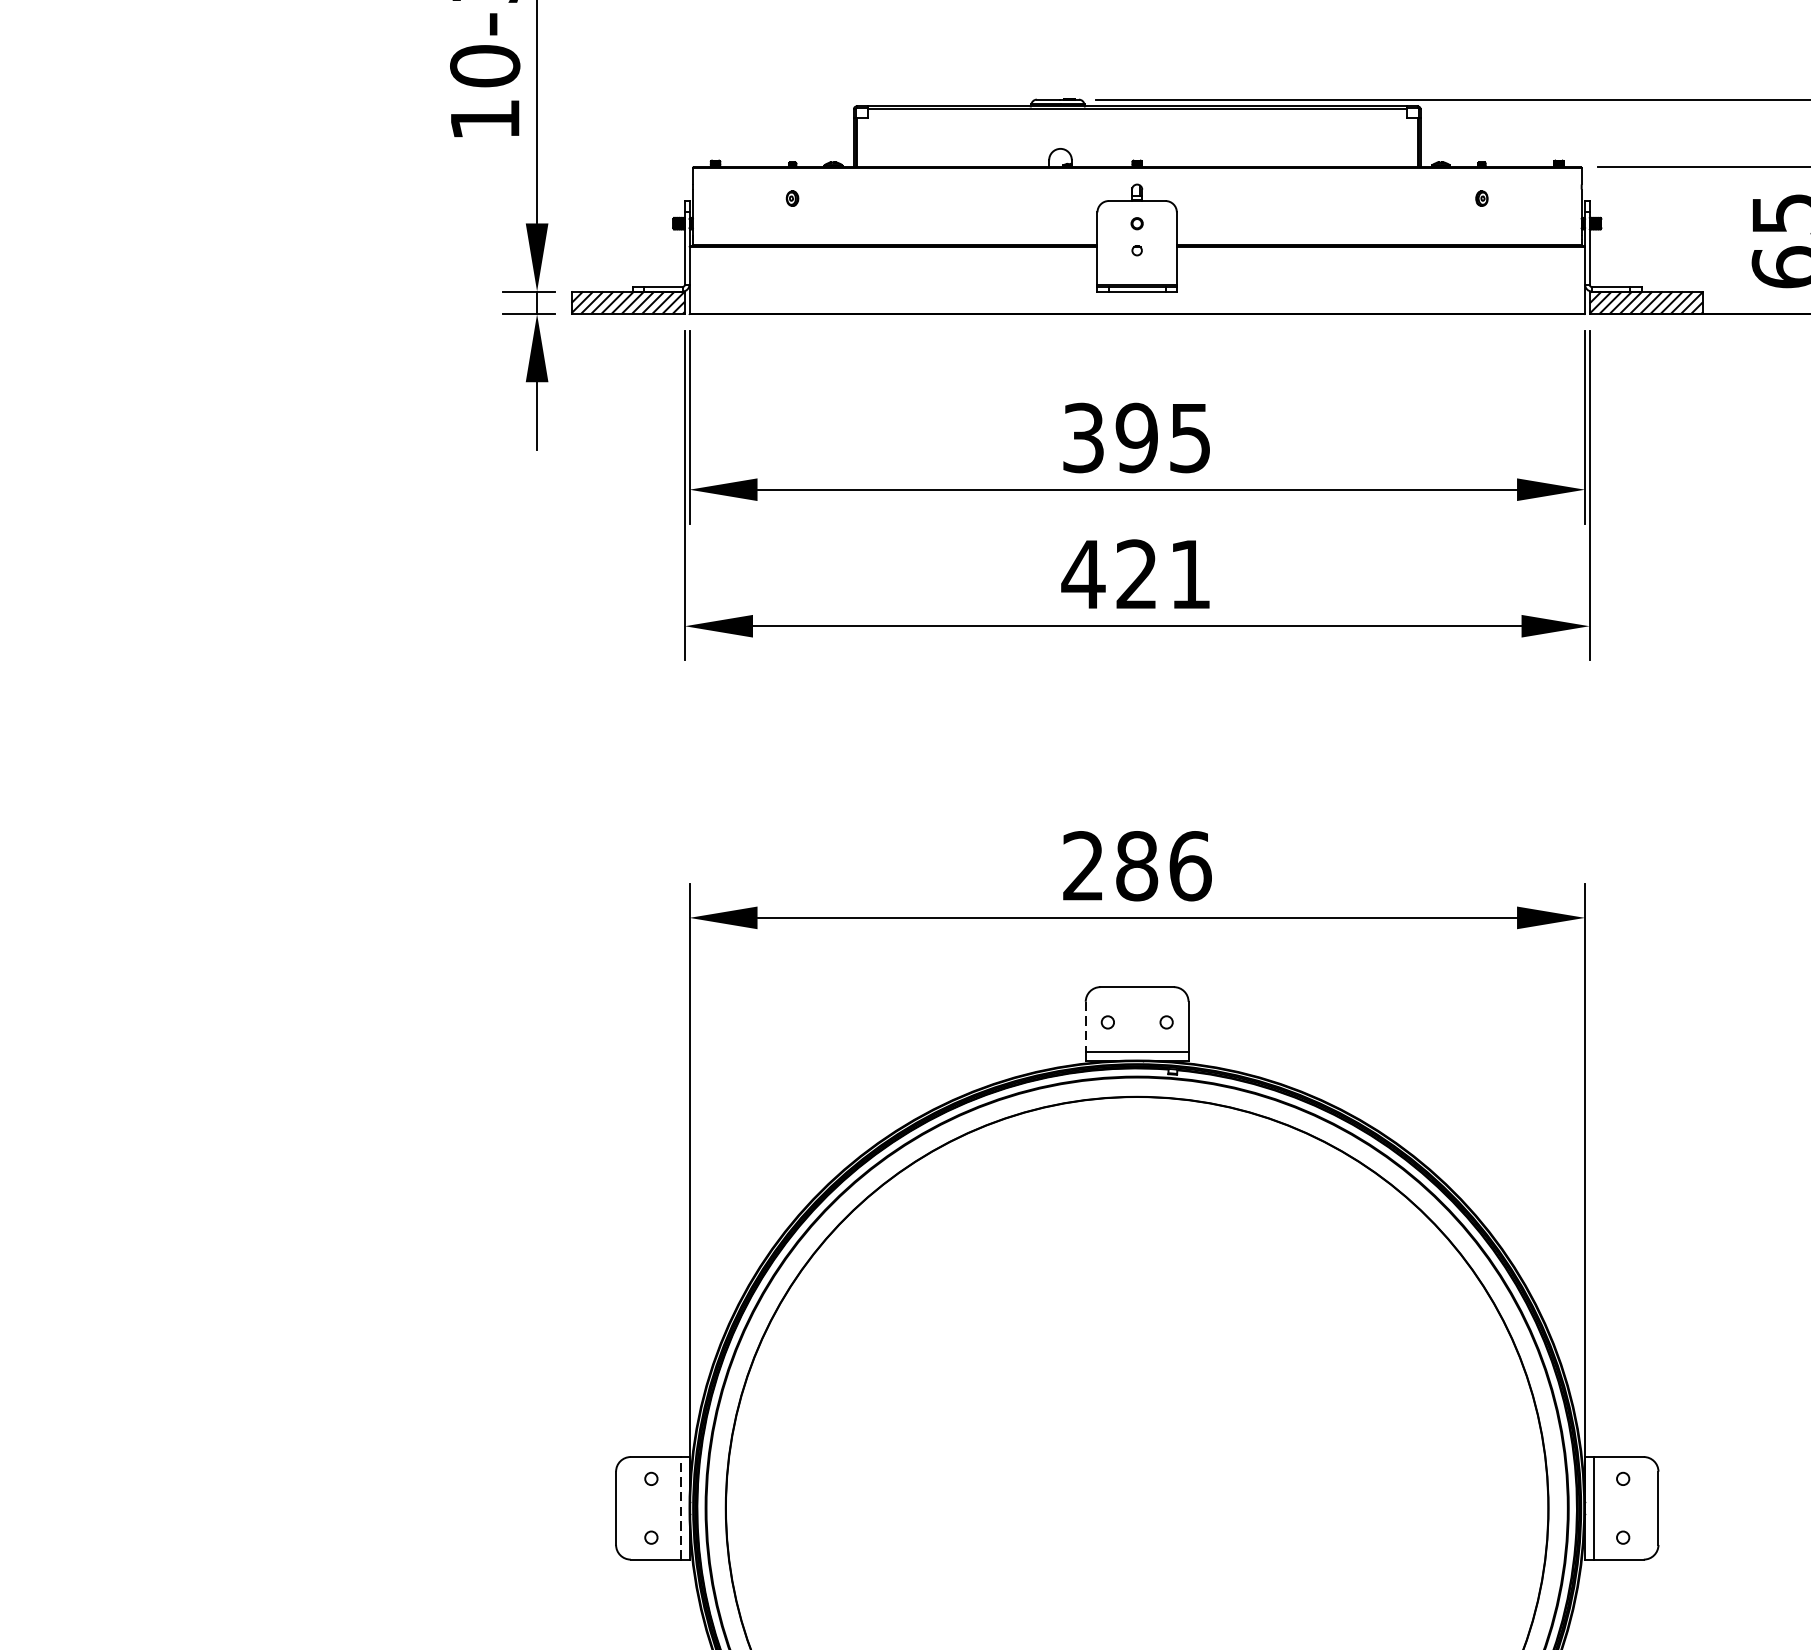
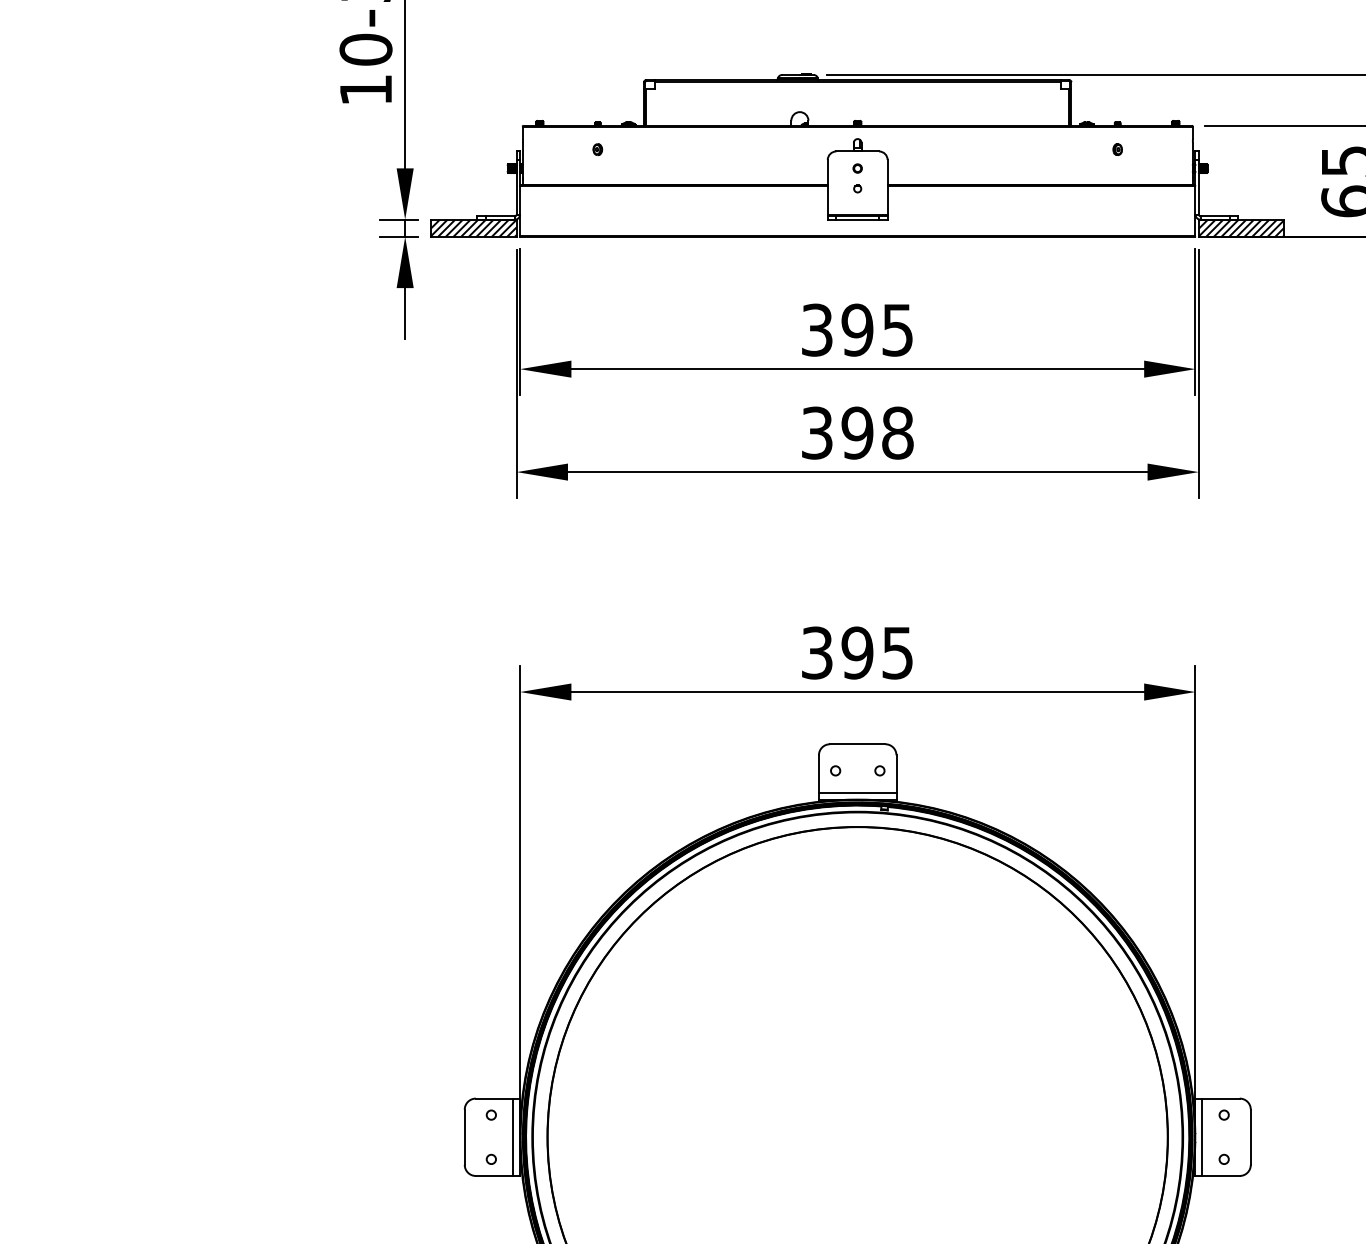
text: (1135, 573) -> (856, 432), 421 -> 398
text: (1138, 865) -> (858, 652), 286 -> 395
line: (1086, 1027) -> (819, 774), dashed -> solid
line: (680, 1508) -> (513, 1137), dashed -> solid

